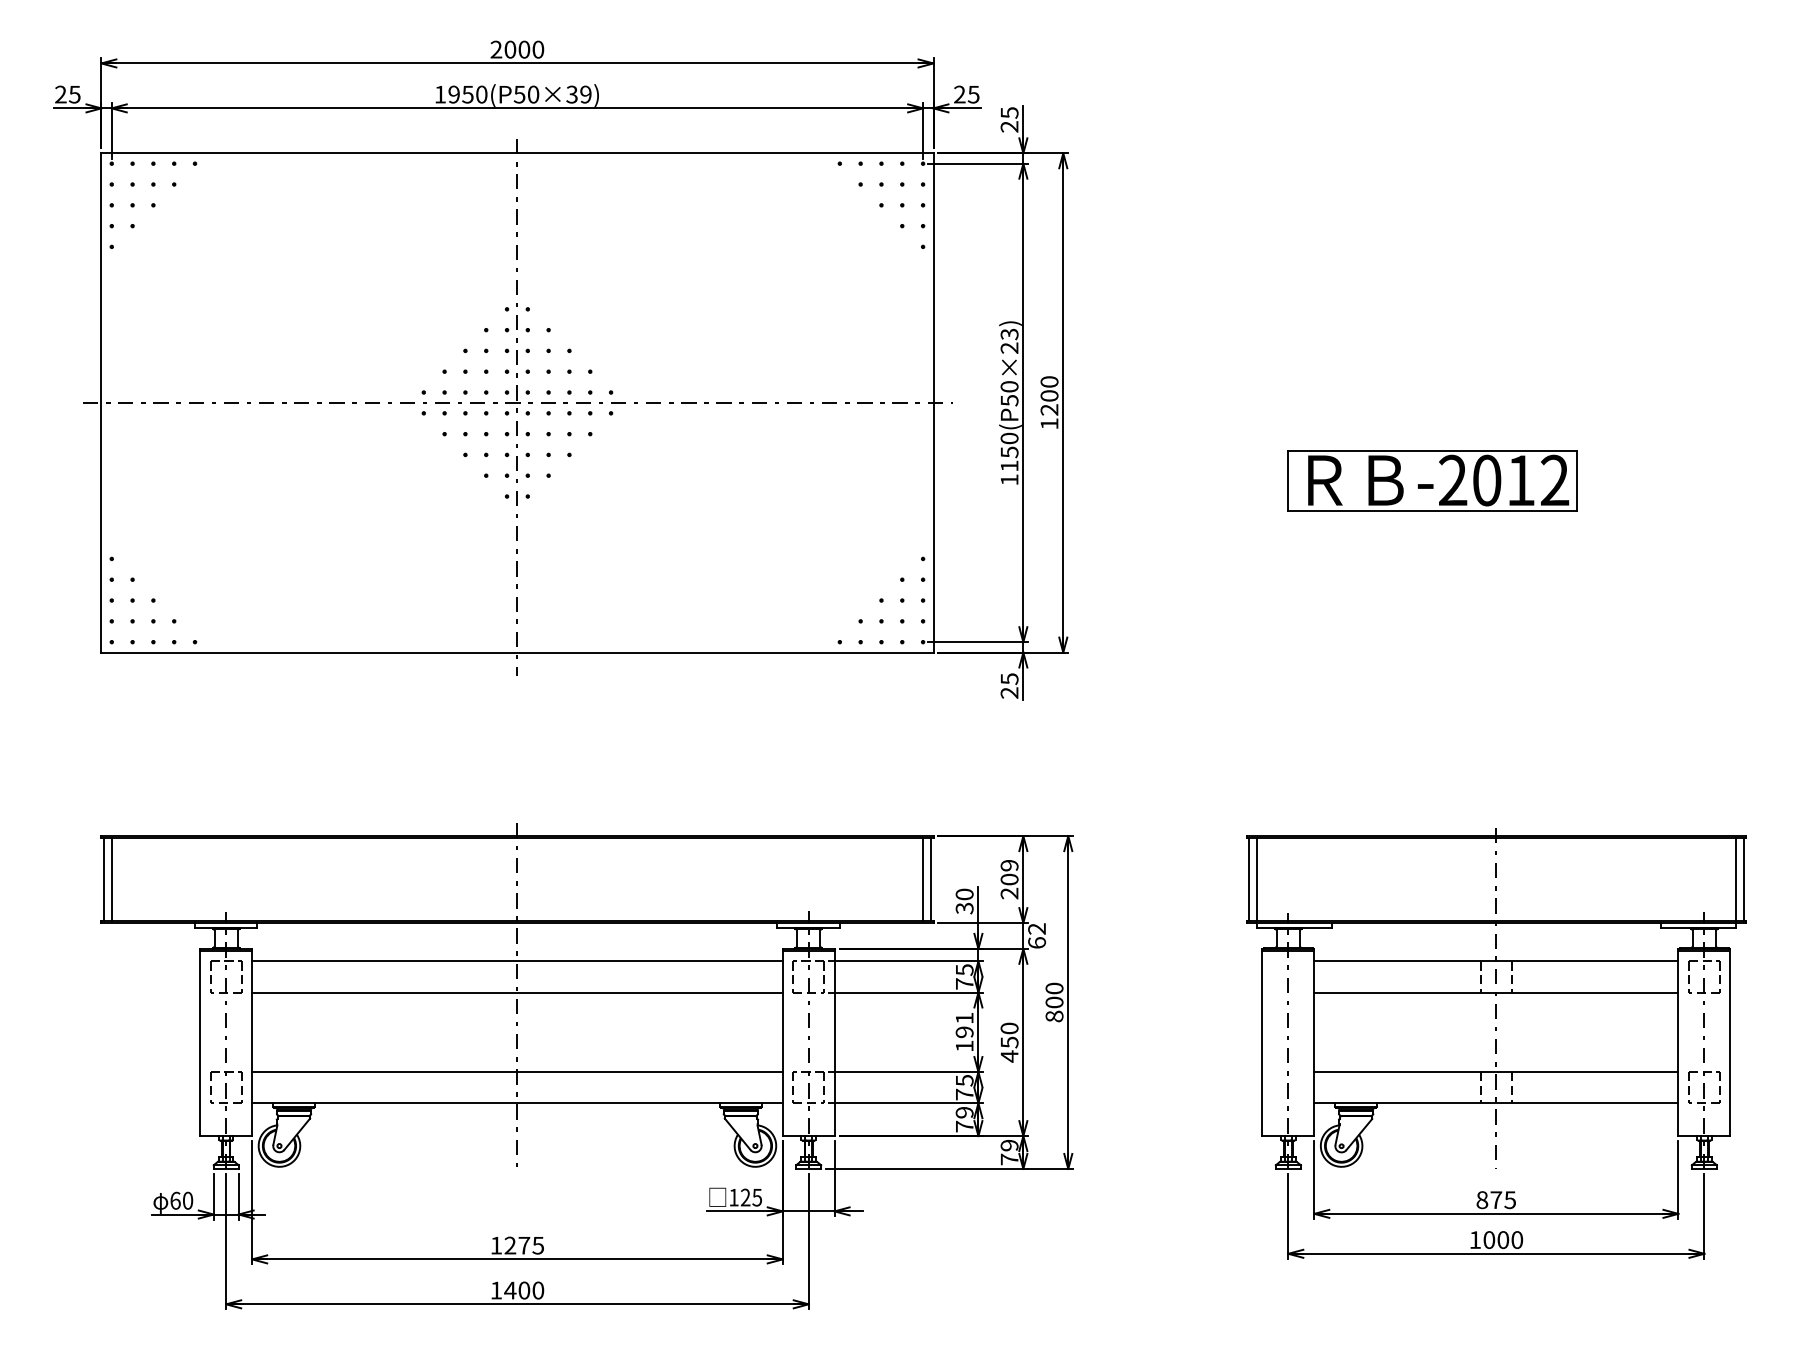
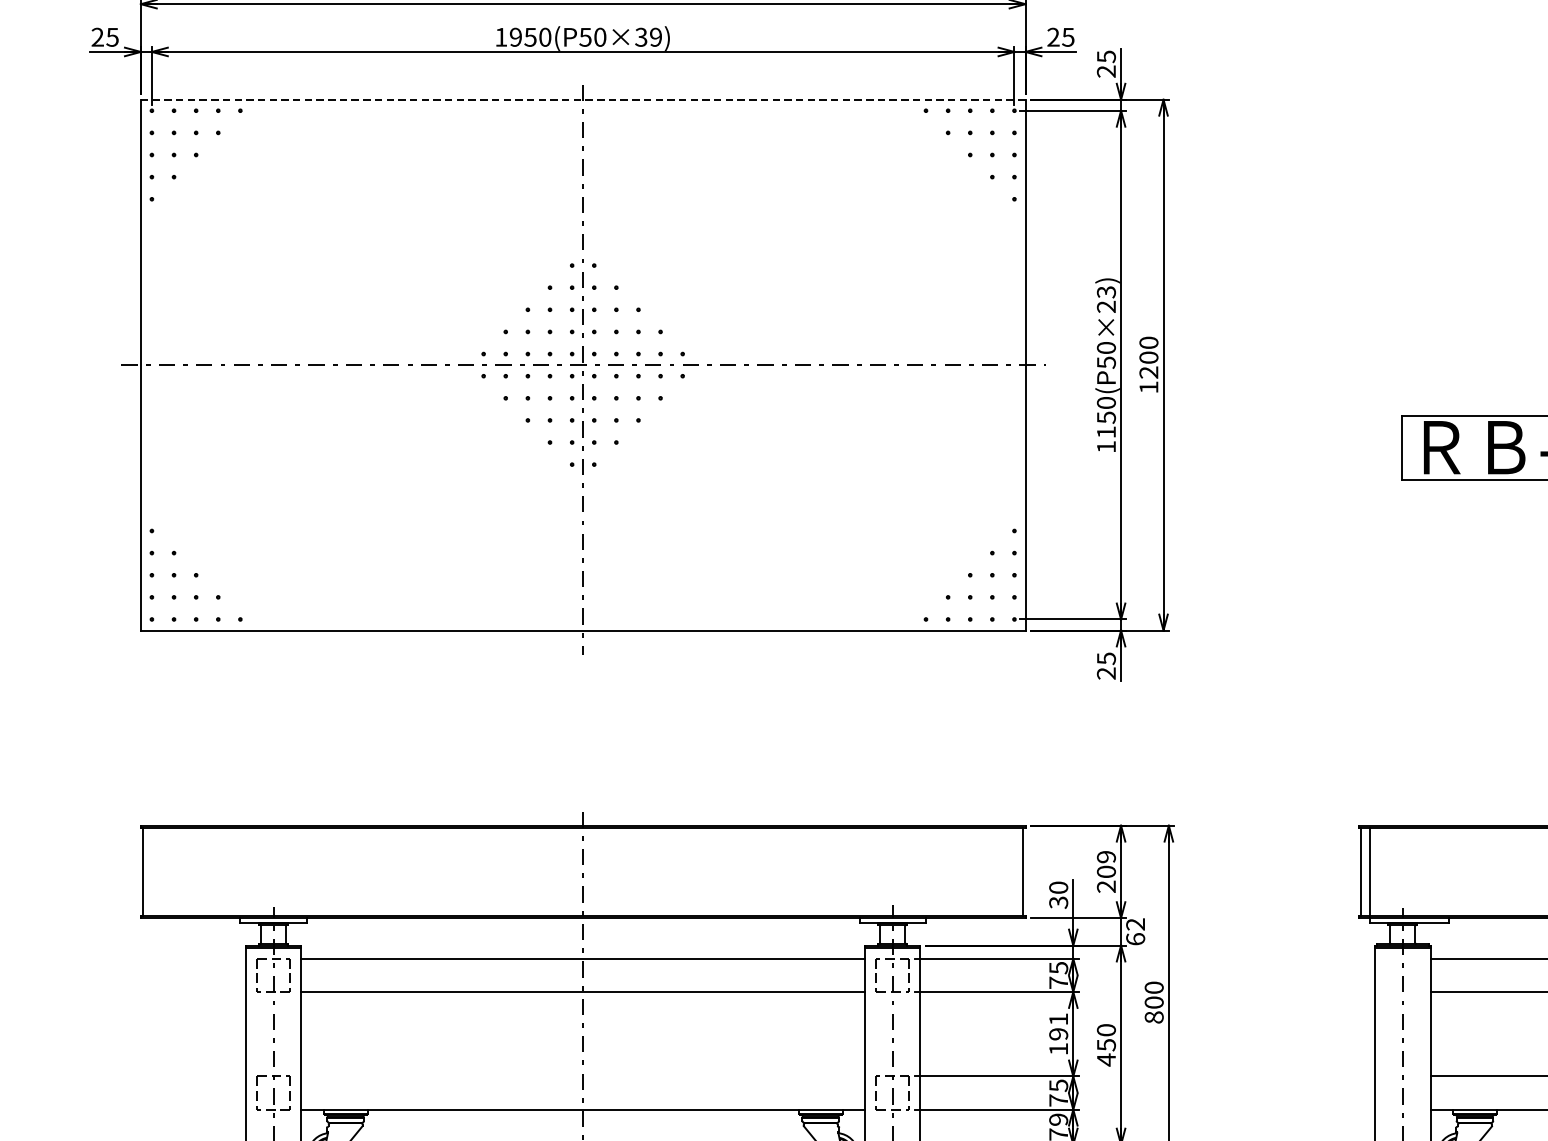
line: (516, 153) -> (582, 99), solid -> dashed
line: (111, 879) -> (151, 871), removed
line: (923, 879) -> (1014, 871), removed
line: (517, 1072) -> (583, 1077), removed

